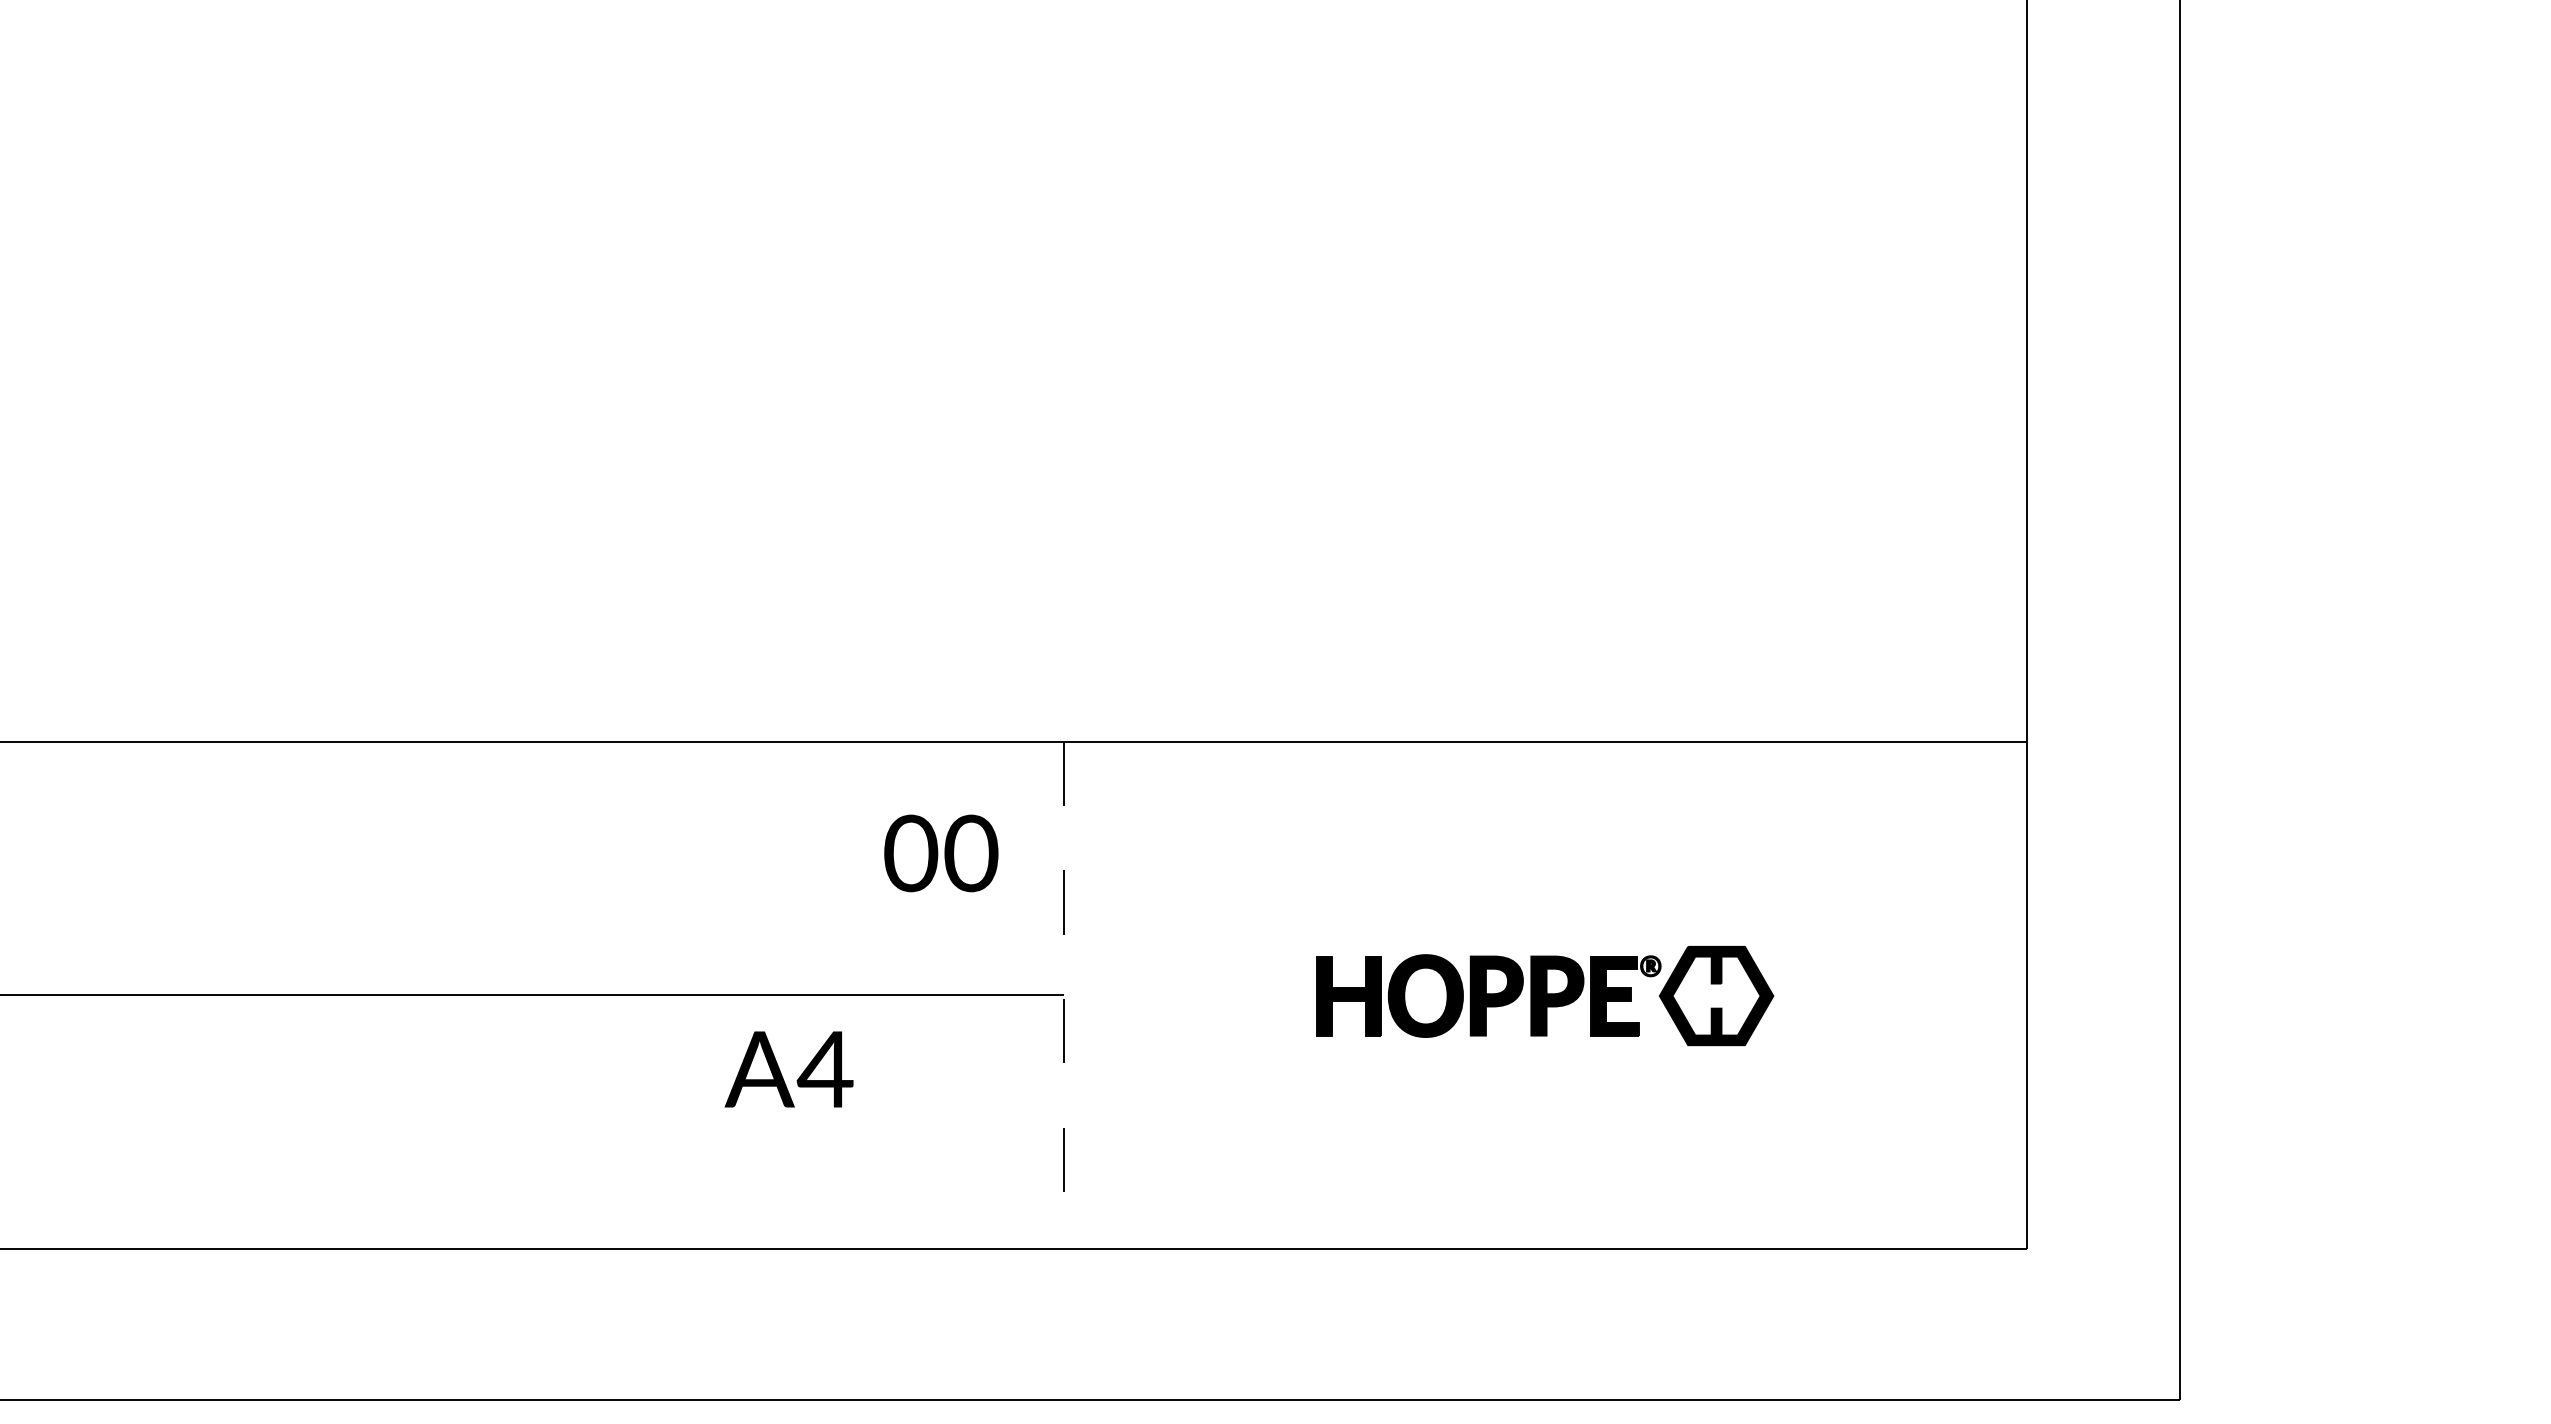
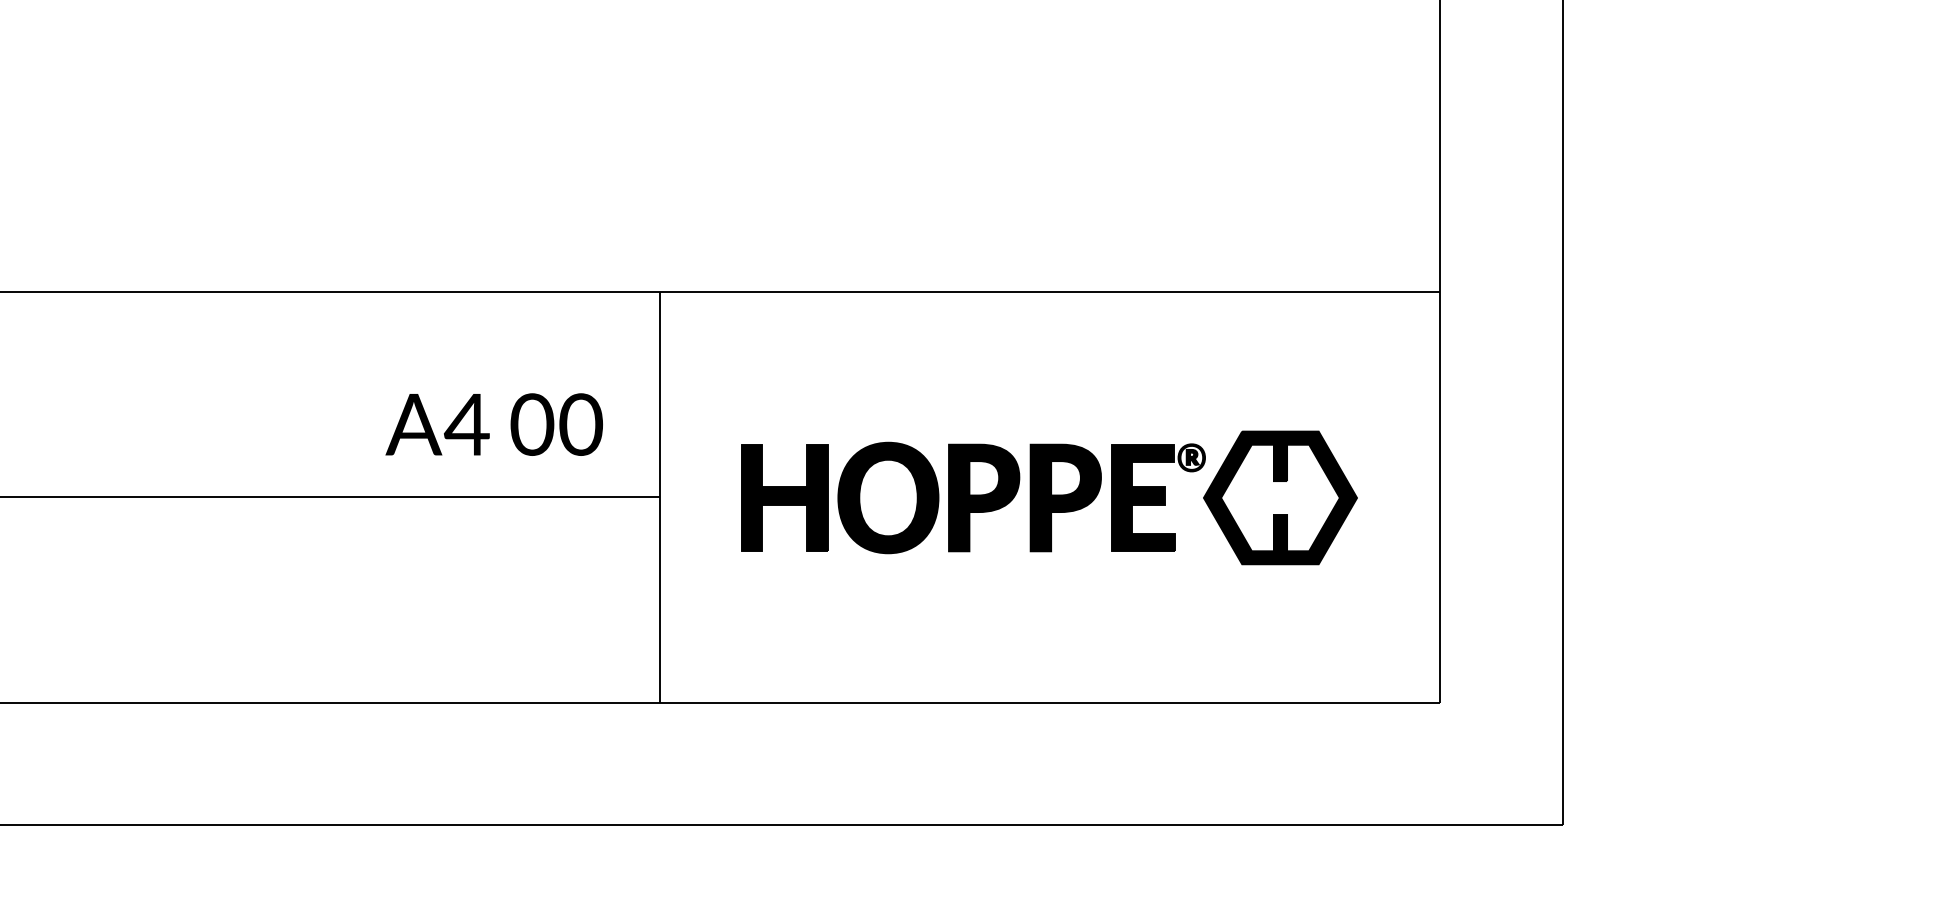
text: (941, 853) -> (556, 424), moved
line: (1063, 995) -> (659, 497), dashed -> solid
part: (1545, 995) -> (1049, 497), size x1.67
text: (788, 1069) -> (437, 424), moved

